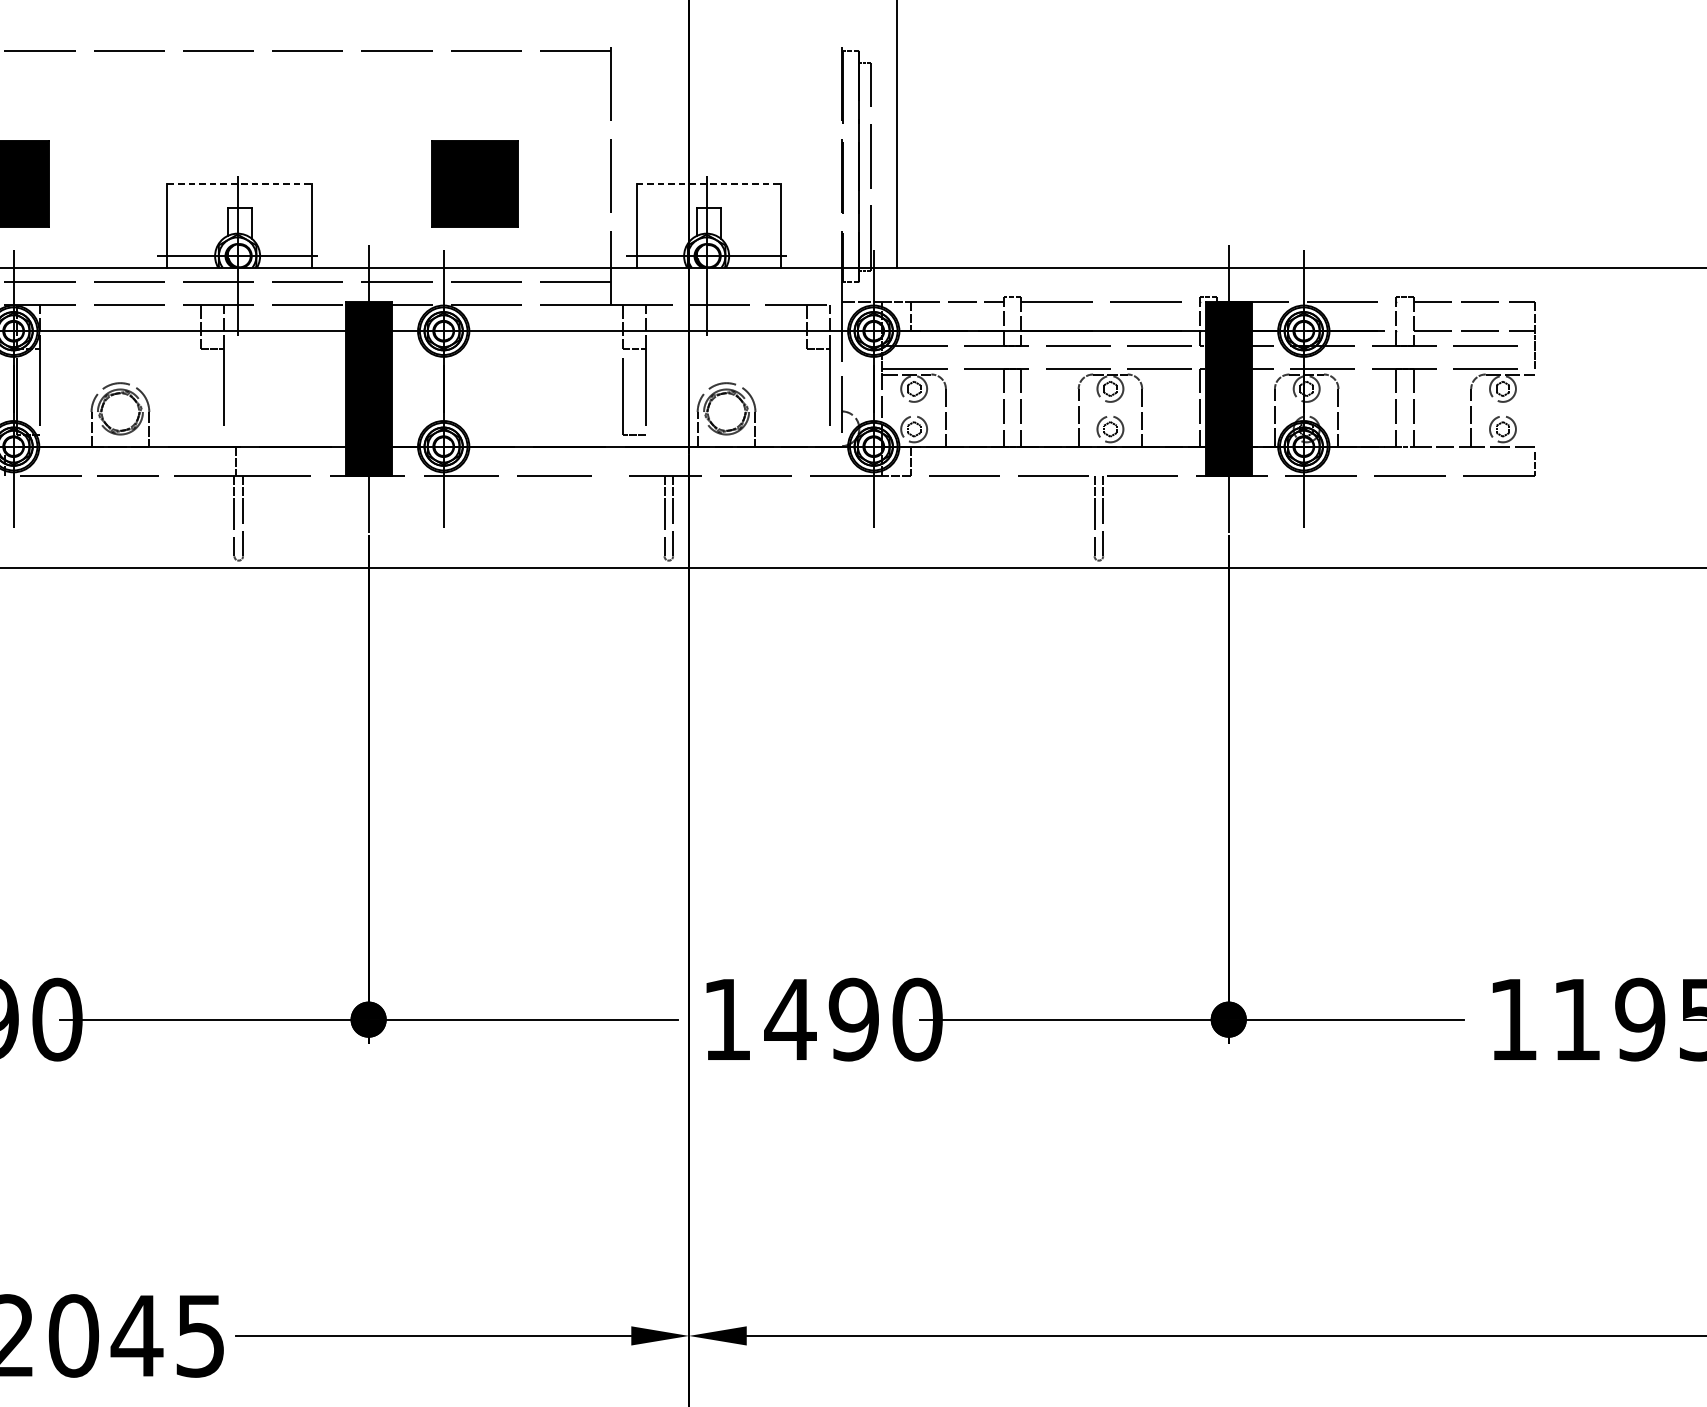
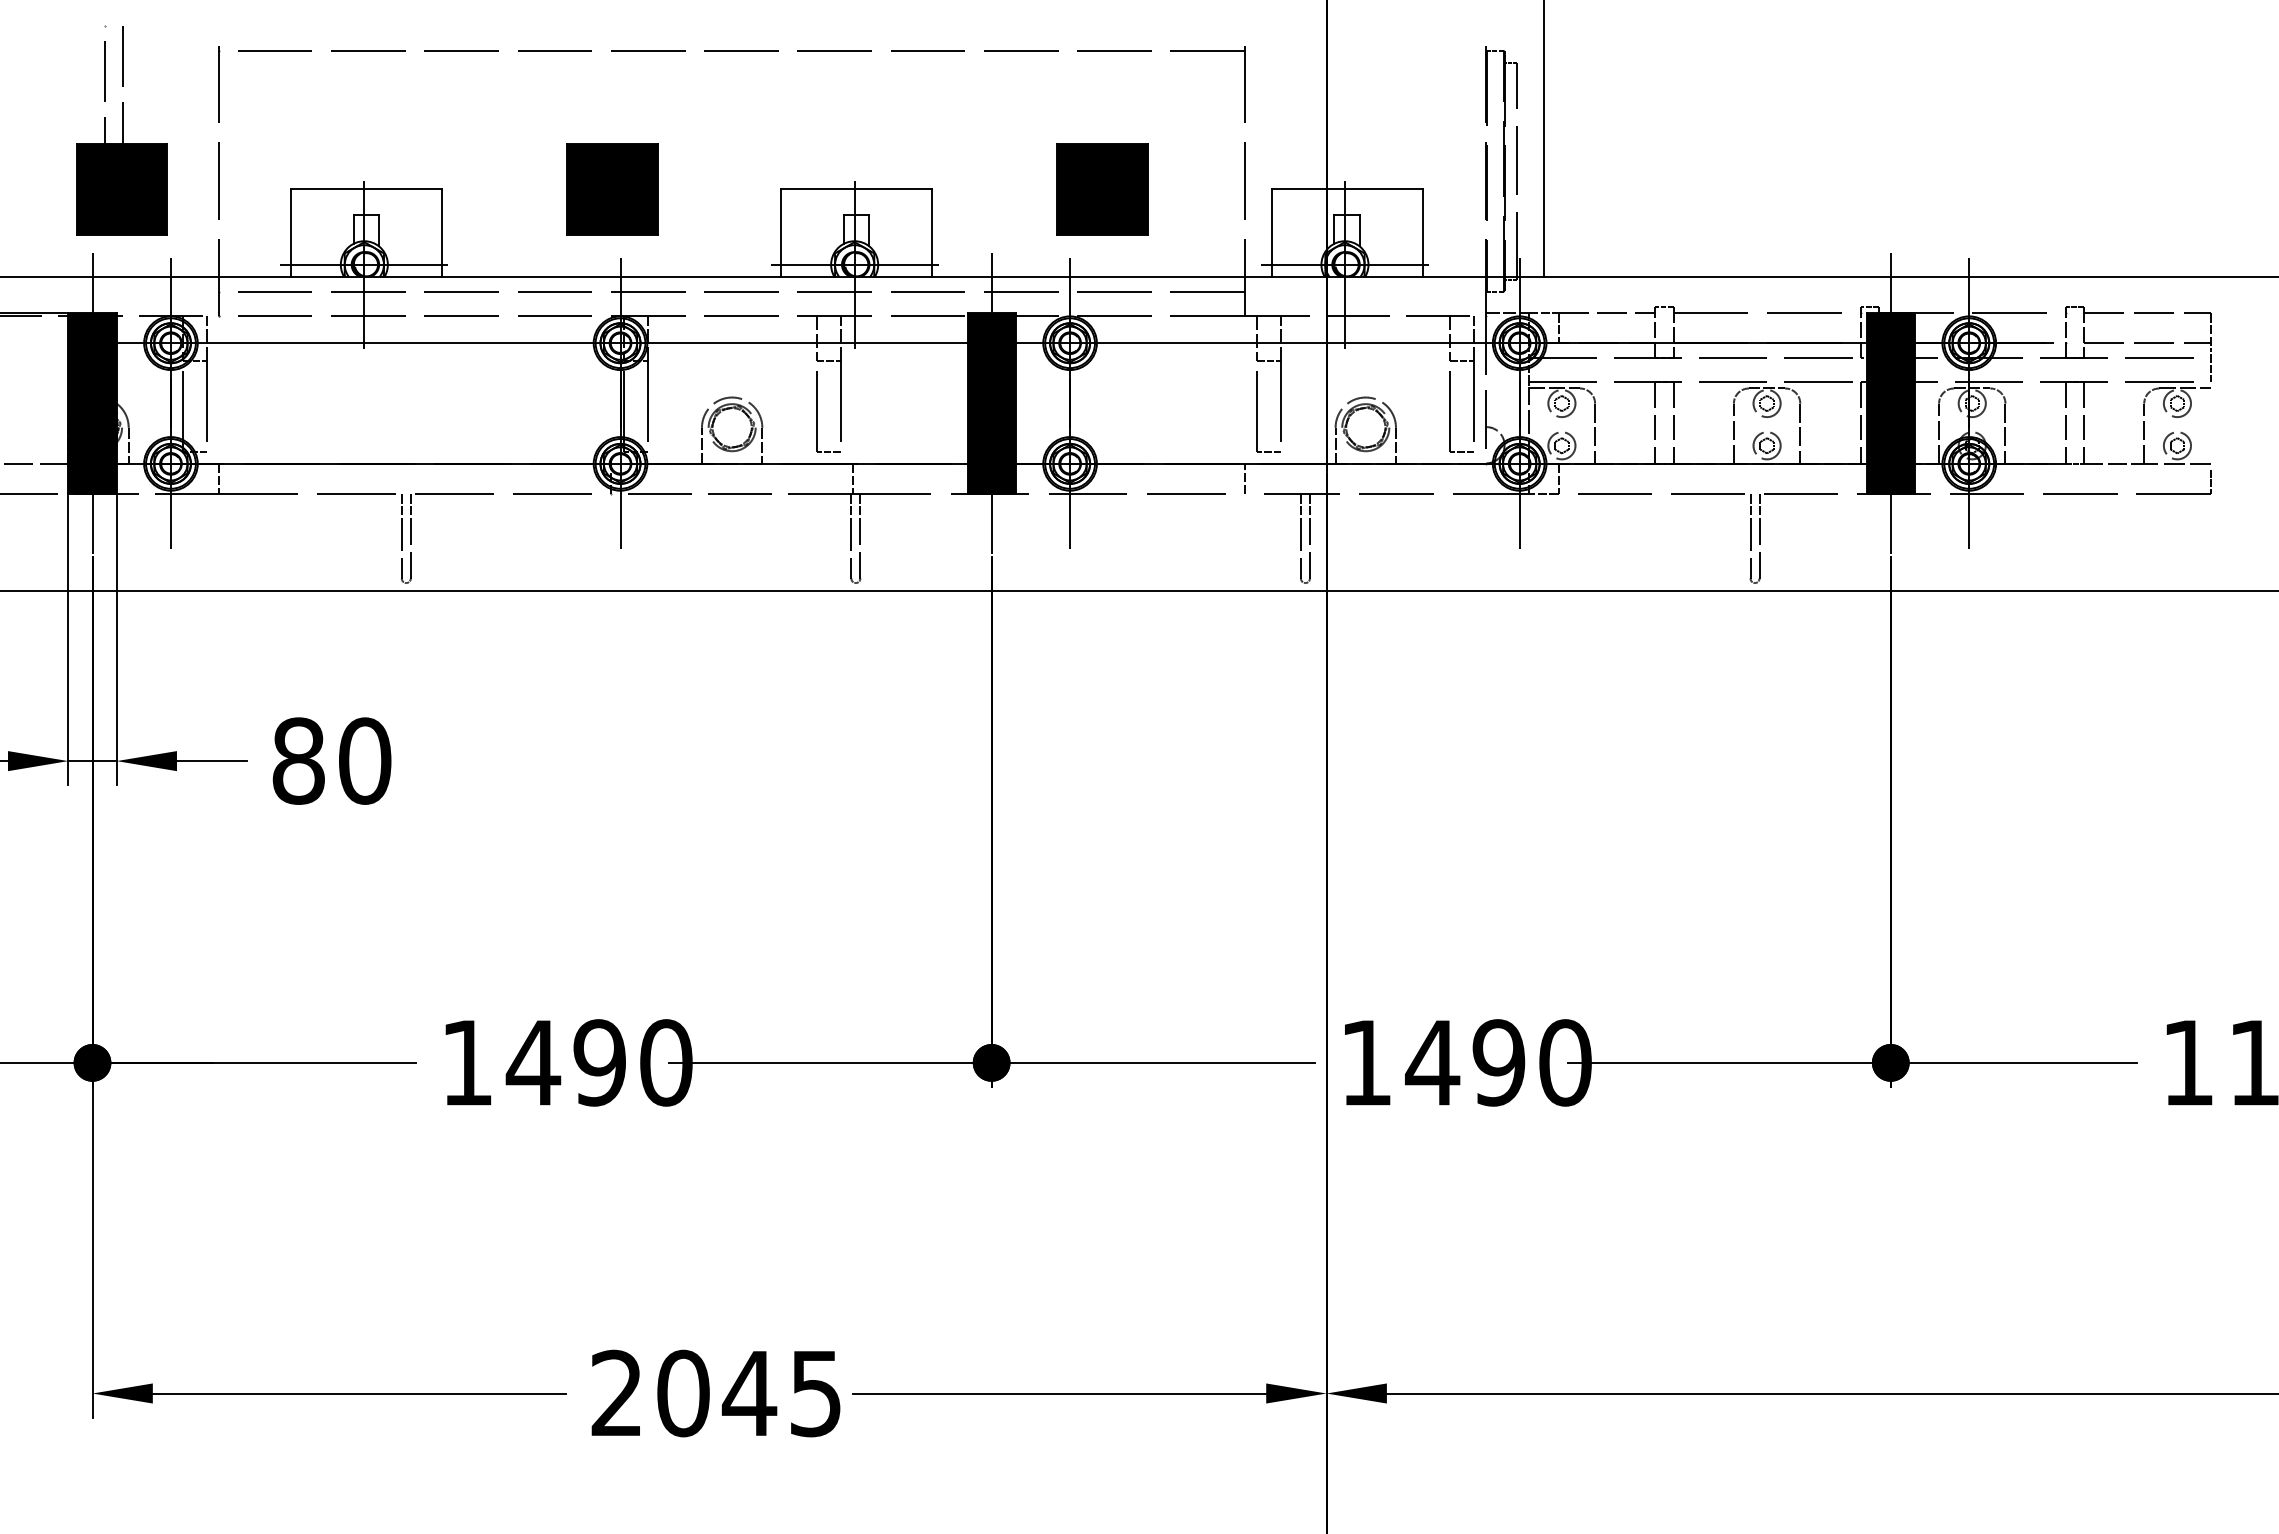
line: (240, 184) -> (857, 189), dashed -> solid
line: (709, 184) -> (1347, 189), dashed -> solid
part: (202, 396) -> (817, 411), added
part: (807, 396) -> (1450, 411), added
line: (611, 460) -> (1245, 478), added

